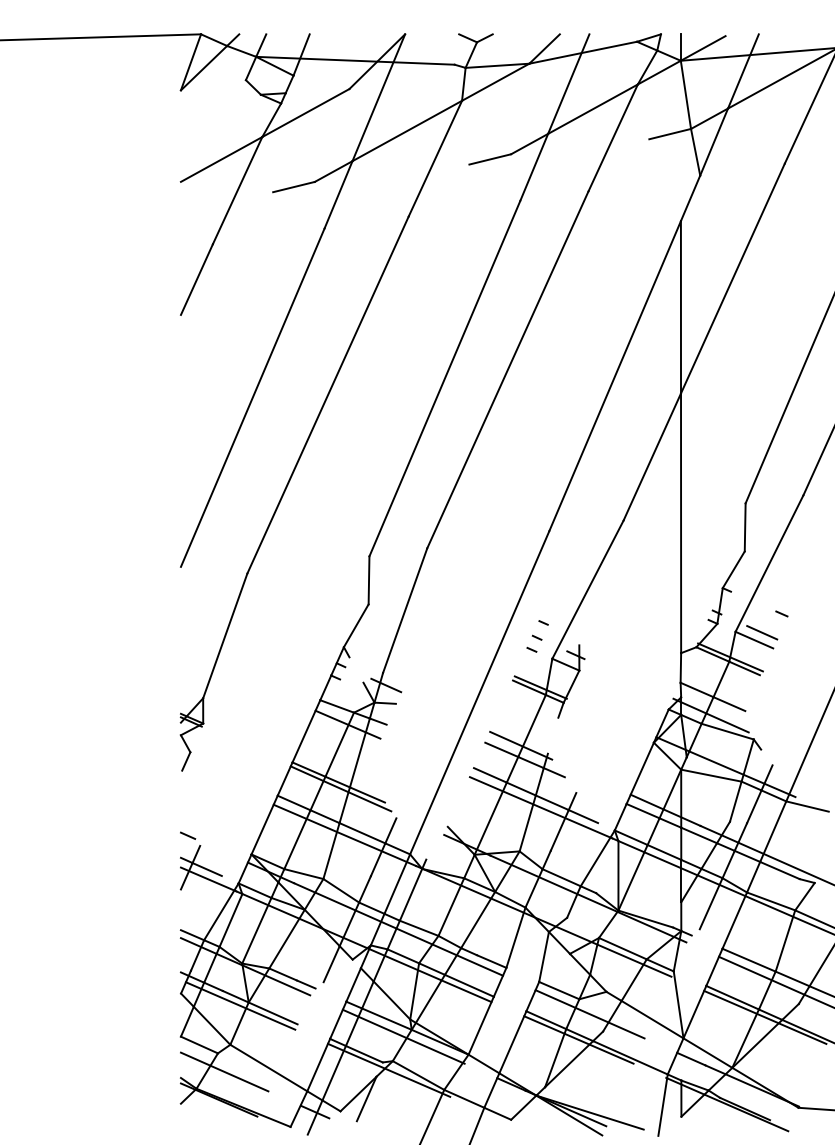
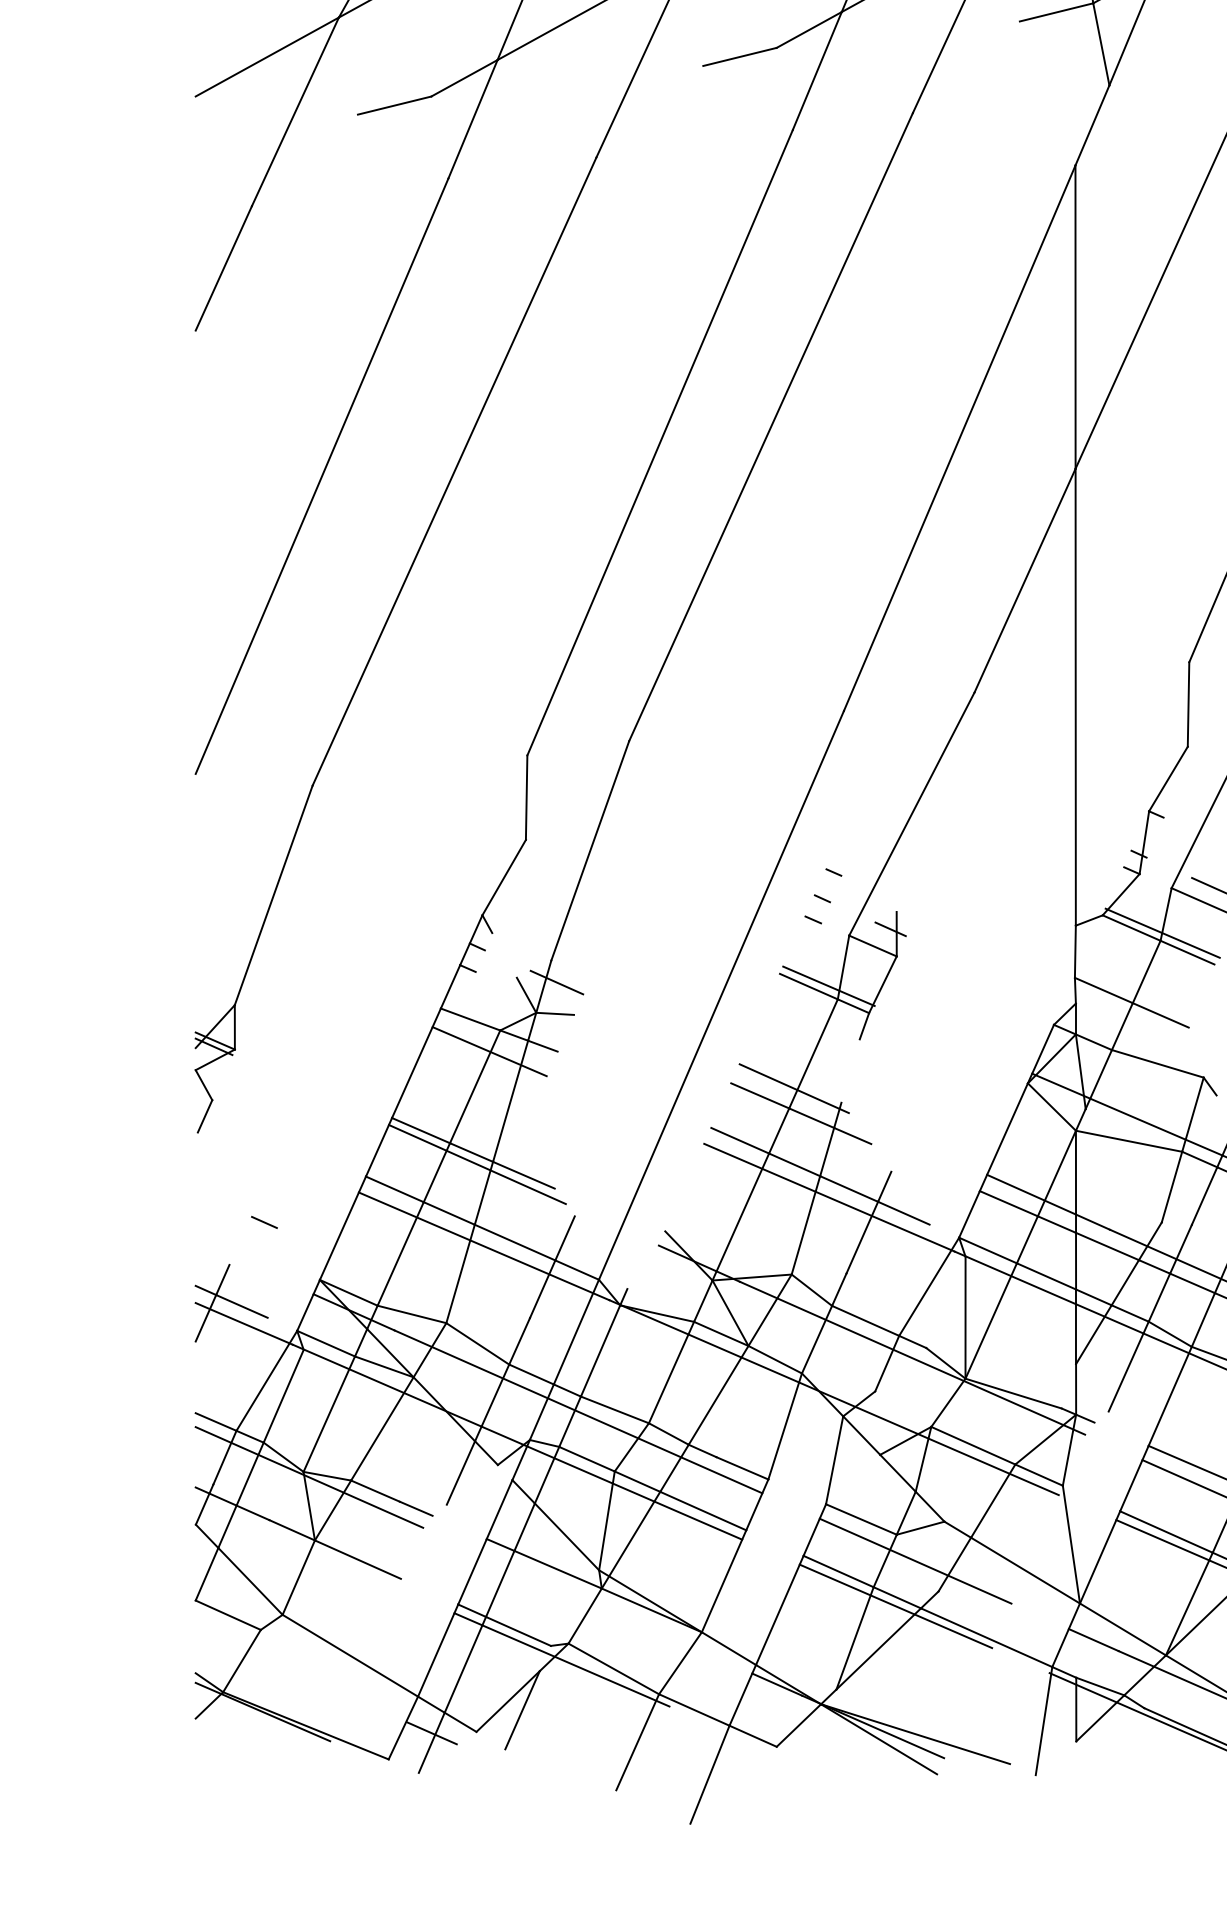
line: (710, 715) -> (1127, 1035), removed
line: (188, 835) -> (265, 1221), moved
line: (240, 1005) -> (300, 1545), removed
line: (403, 1036) -> (587, 1600), removed
line: (224, 1071) -> (272, 1661), removed

